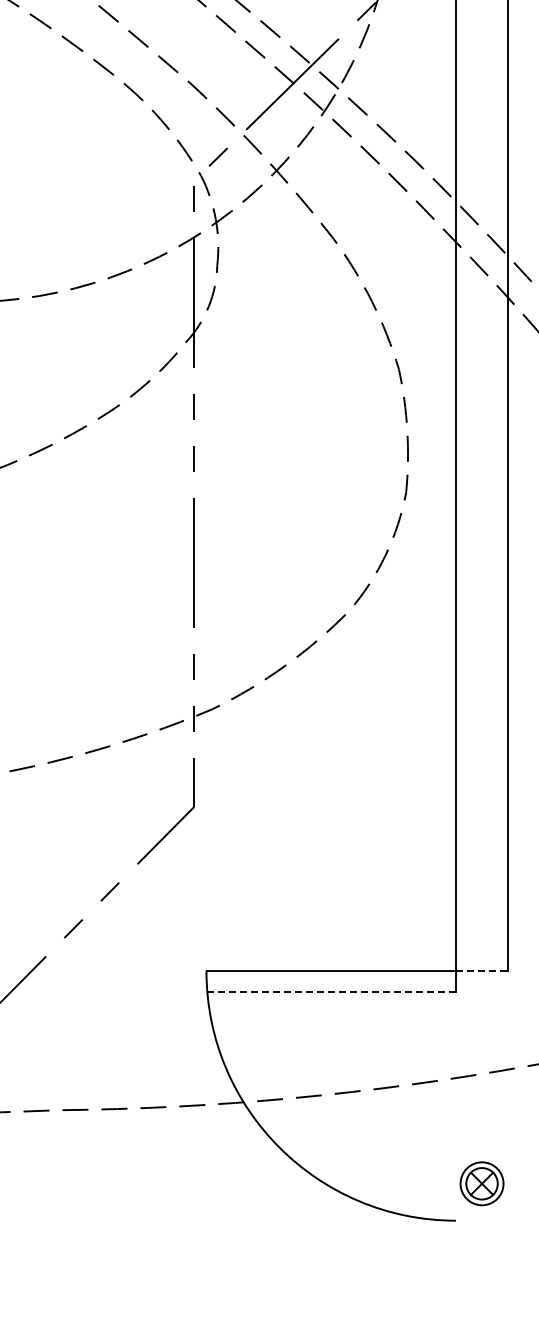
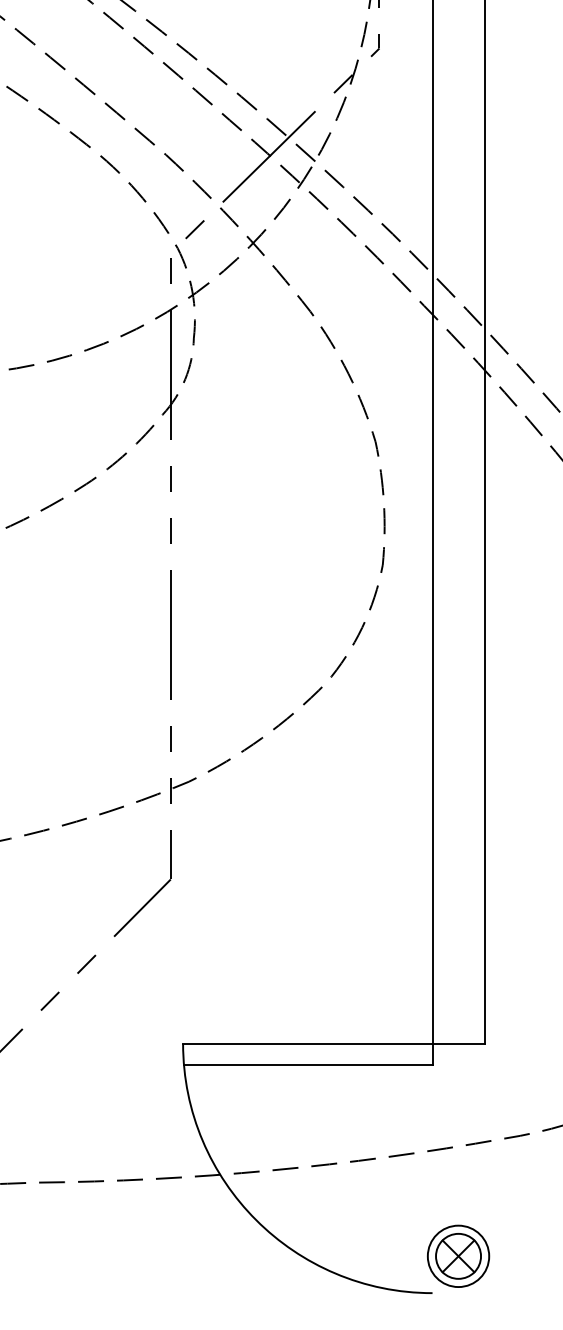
line: (481, 971) -> (458, 1043), dashed -> solid
line: (331, 992) -> (308, 1064), dashed -> solid
part: (481, 1183) -> (458, 1255), size x1.43

